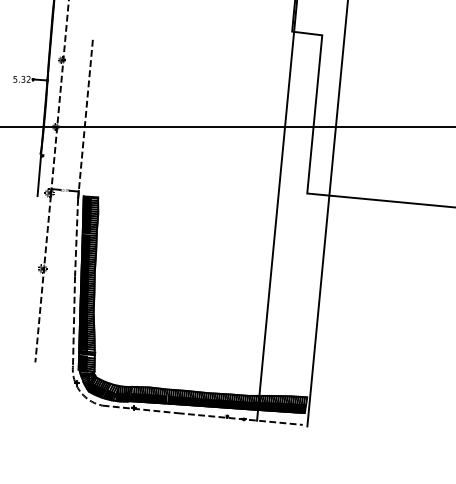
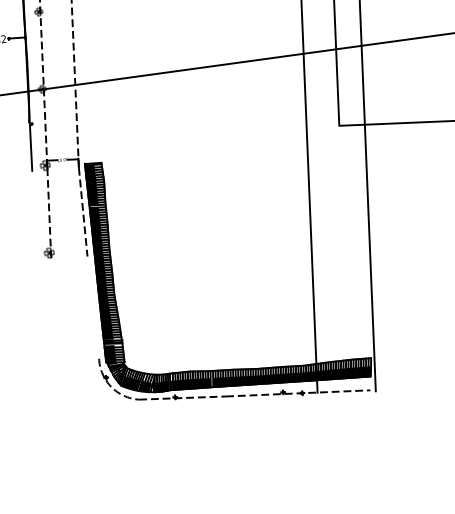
line: (39, 319) -> (53, 311), removed
line: (74, 320) -> (93, 306), removed

